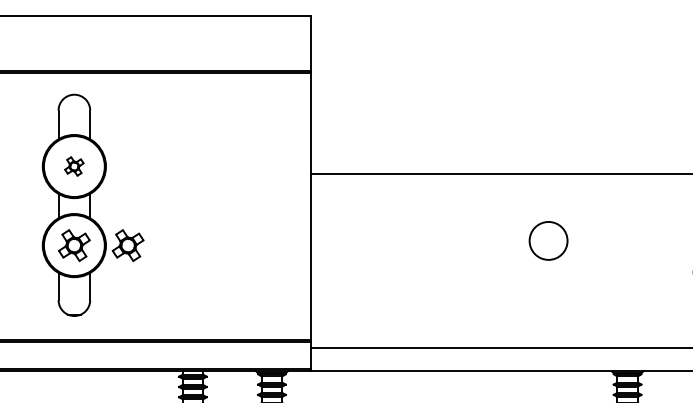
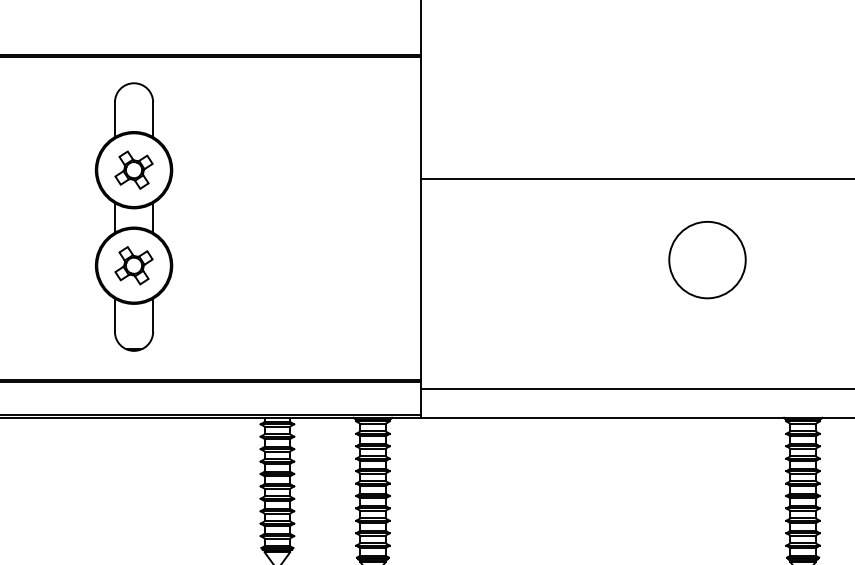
part: (73, 166) -> (133, 169), size x1.67
circle: (548, 240) -> (707, 259), size x1.67
part: (127, 245) -> (198, 265), removed

